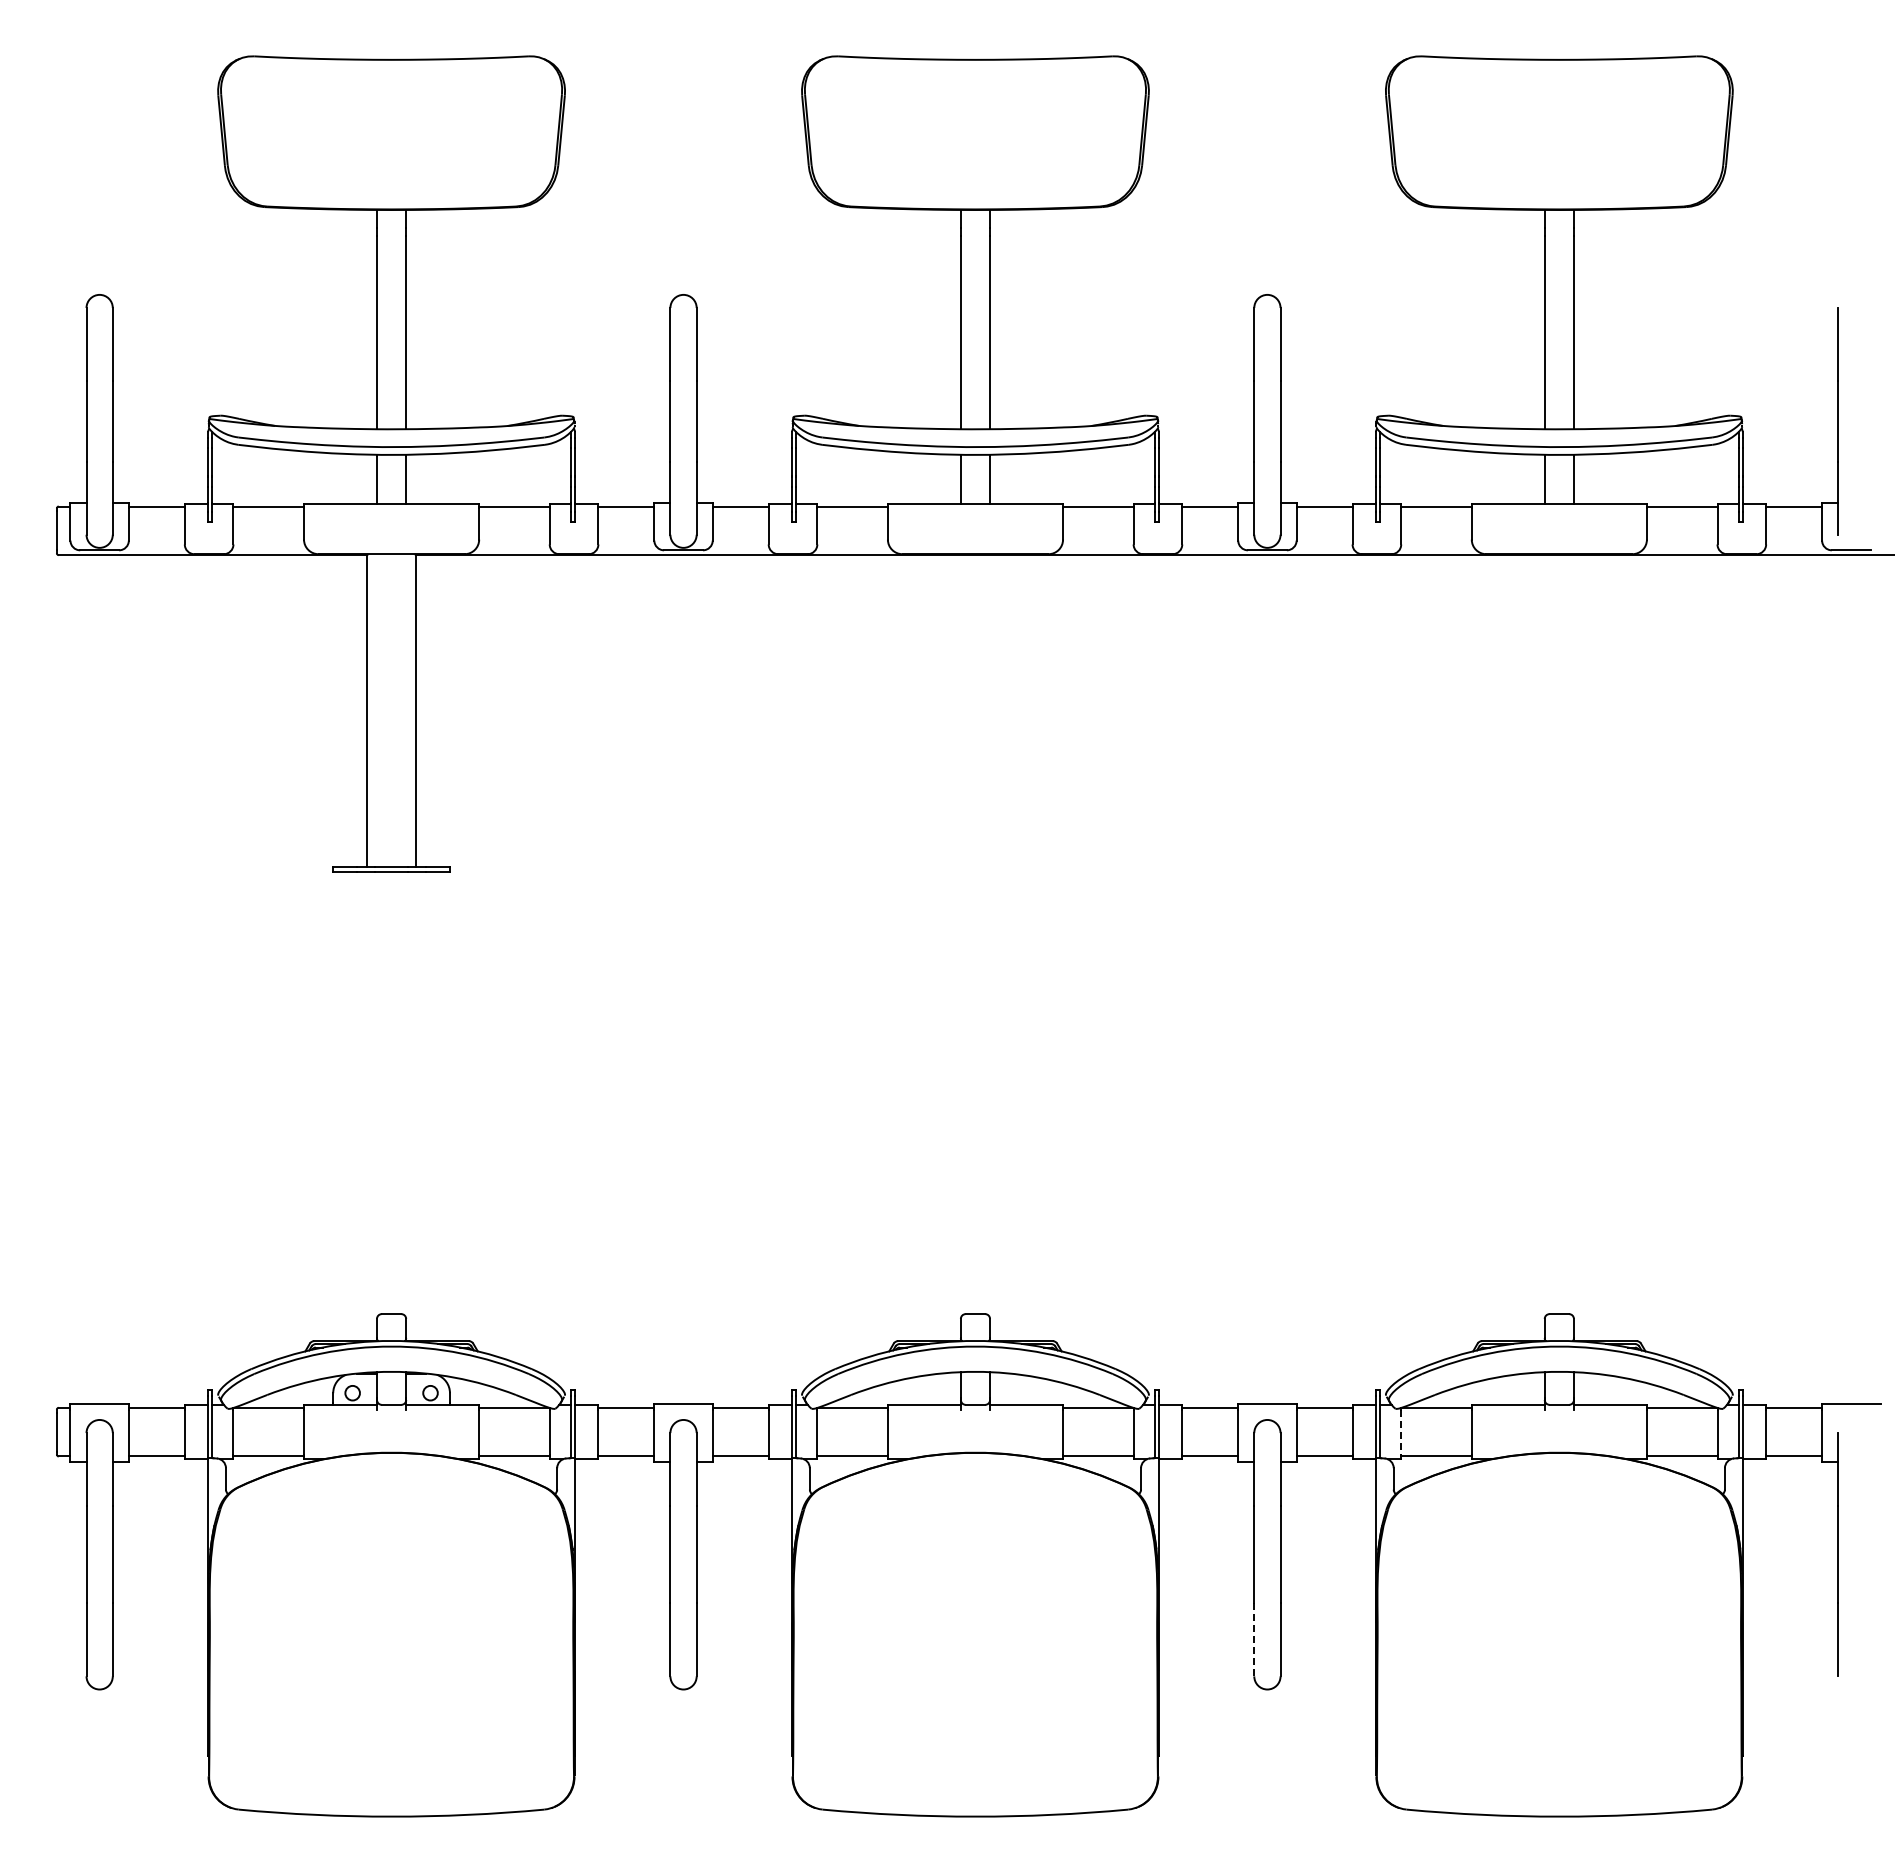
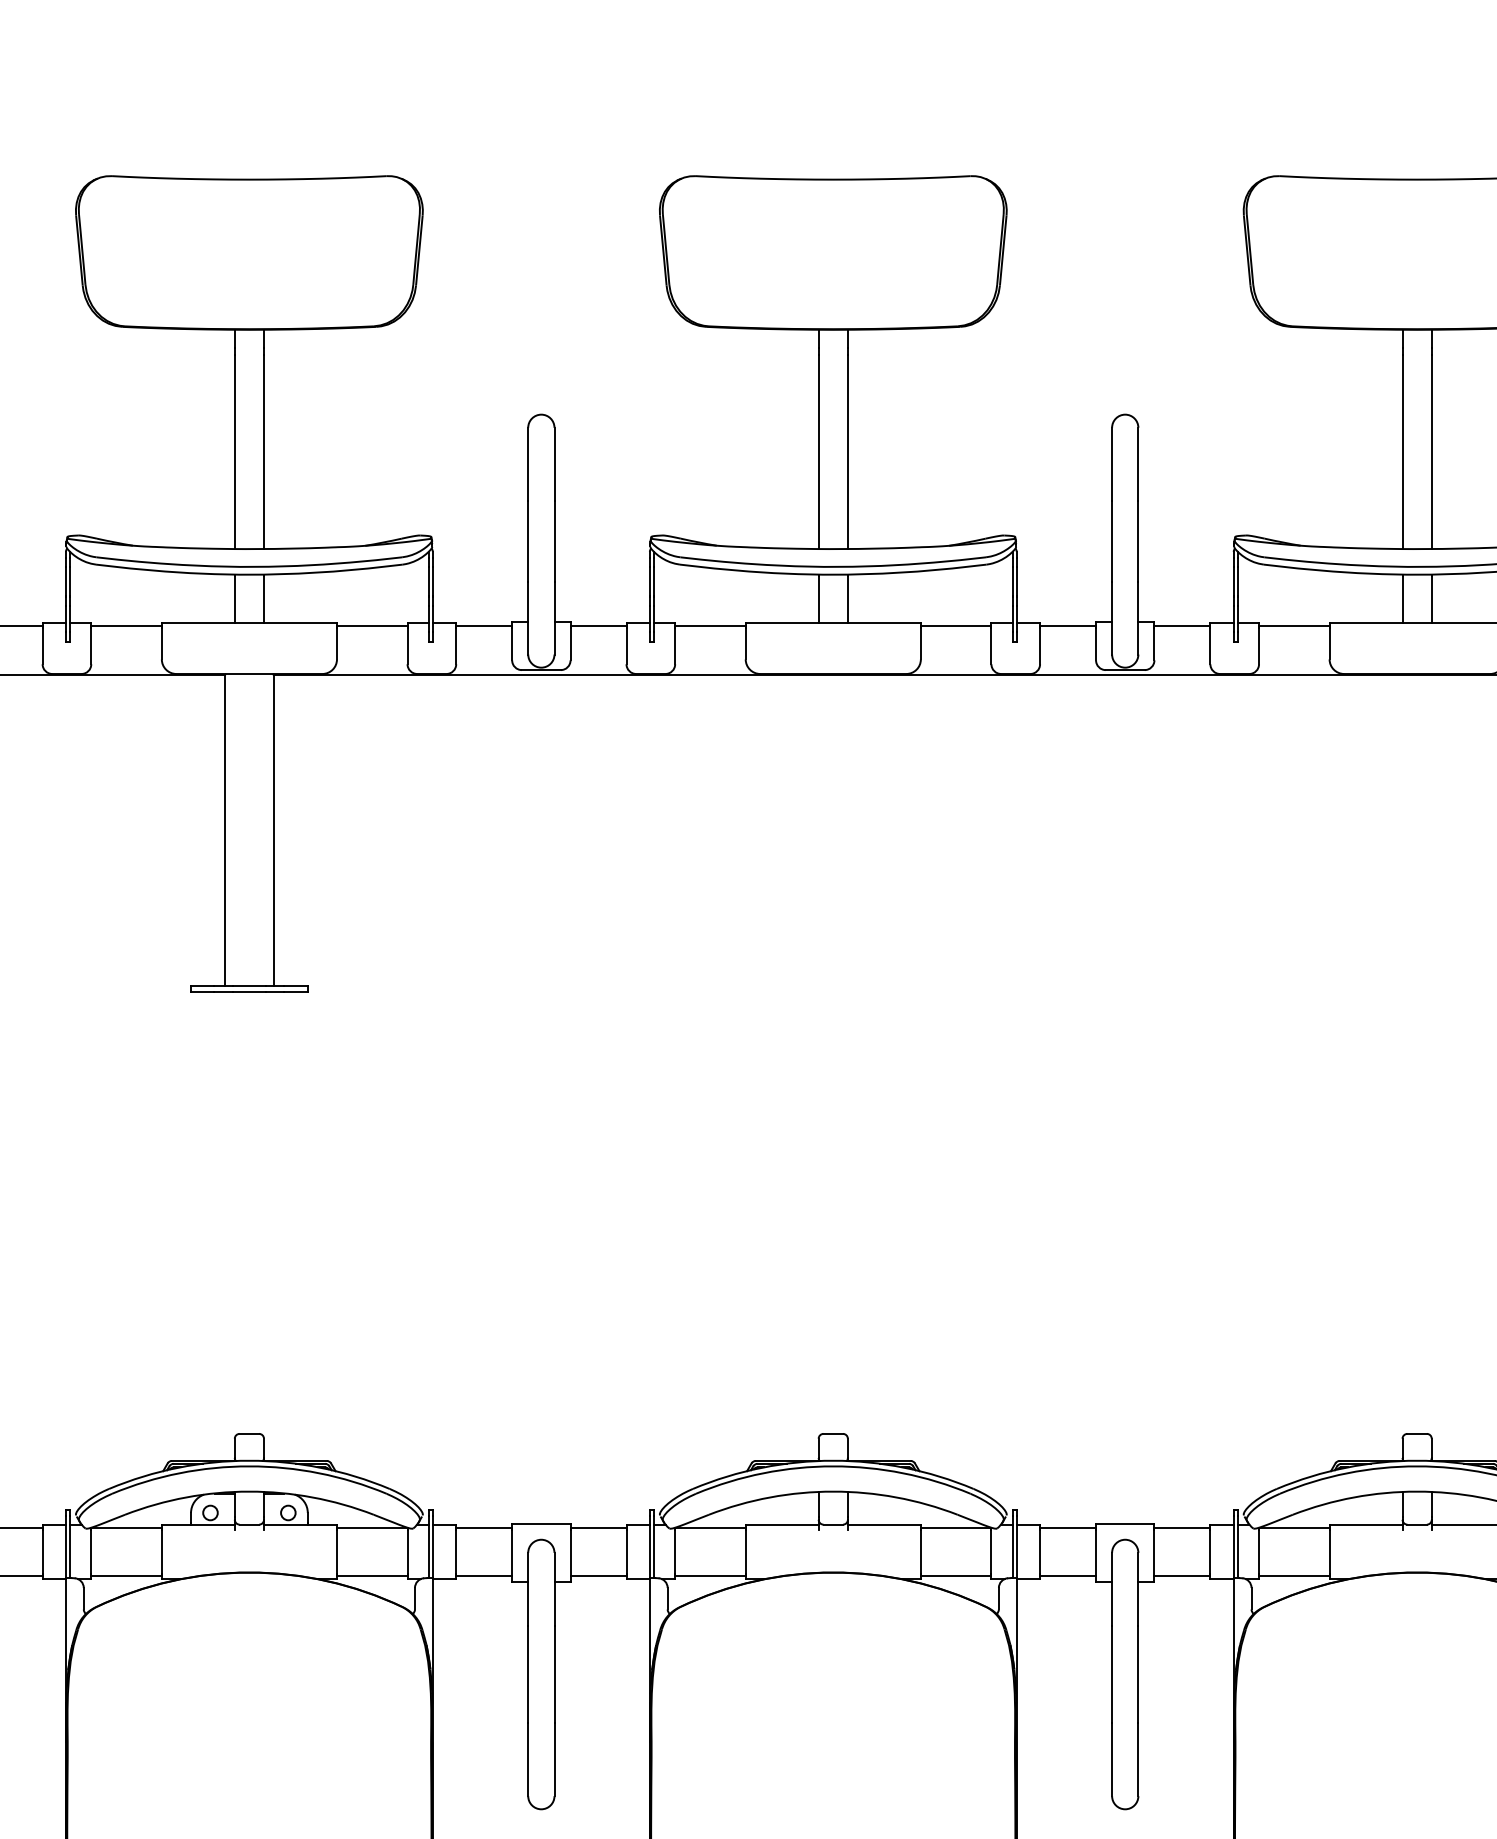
line: (1401, 1432) -> (1259, 1552), dashed -> solid
line: (1254, 1640) -> (1112, 1760), dashed -> solid

